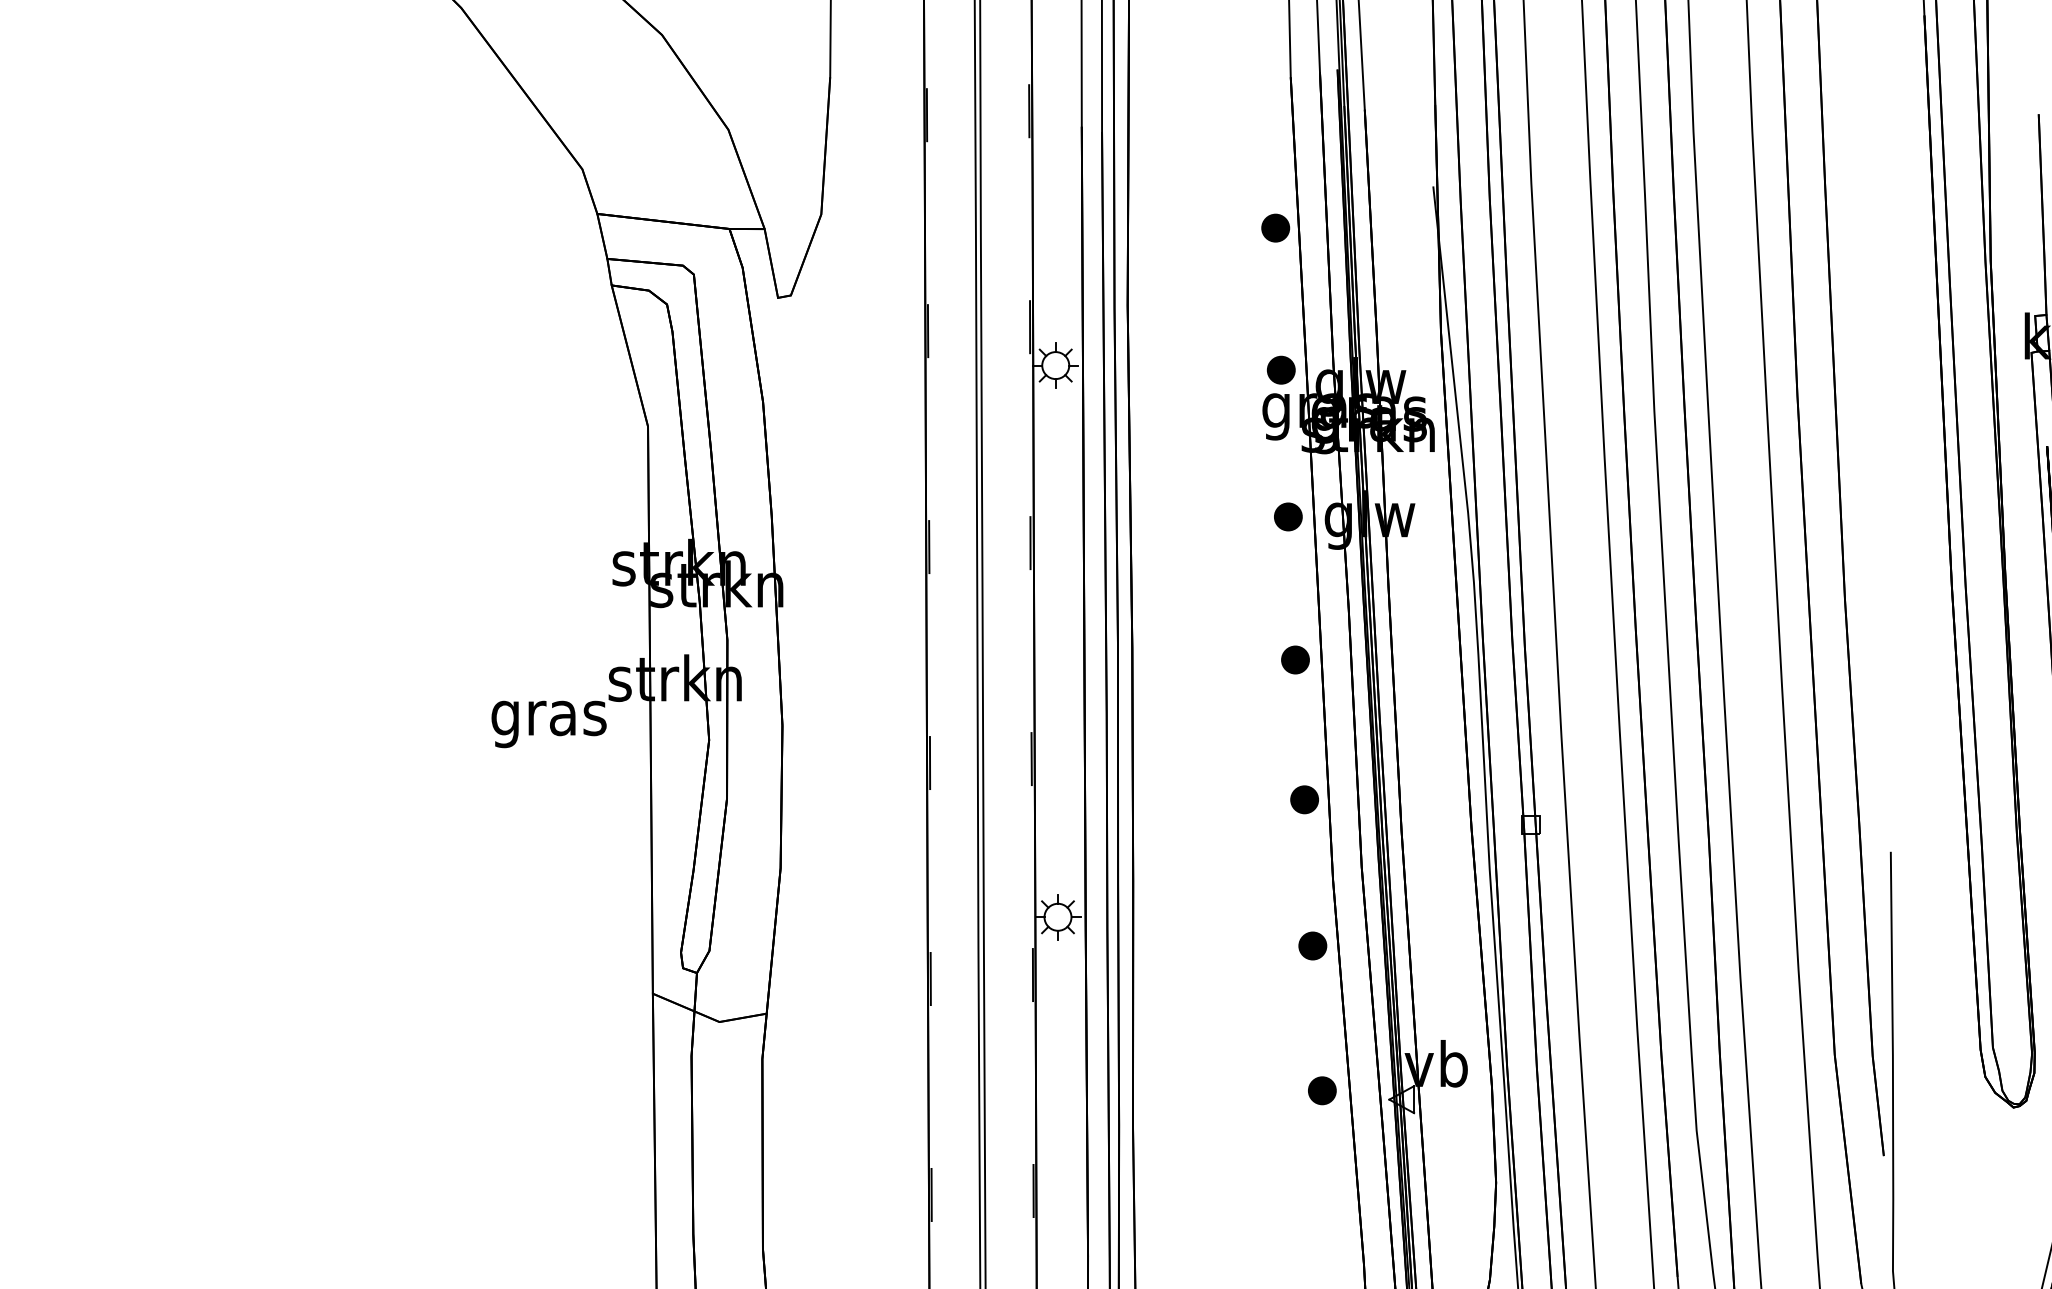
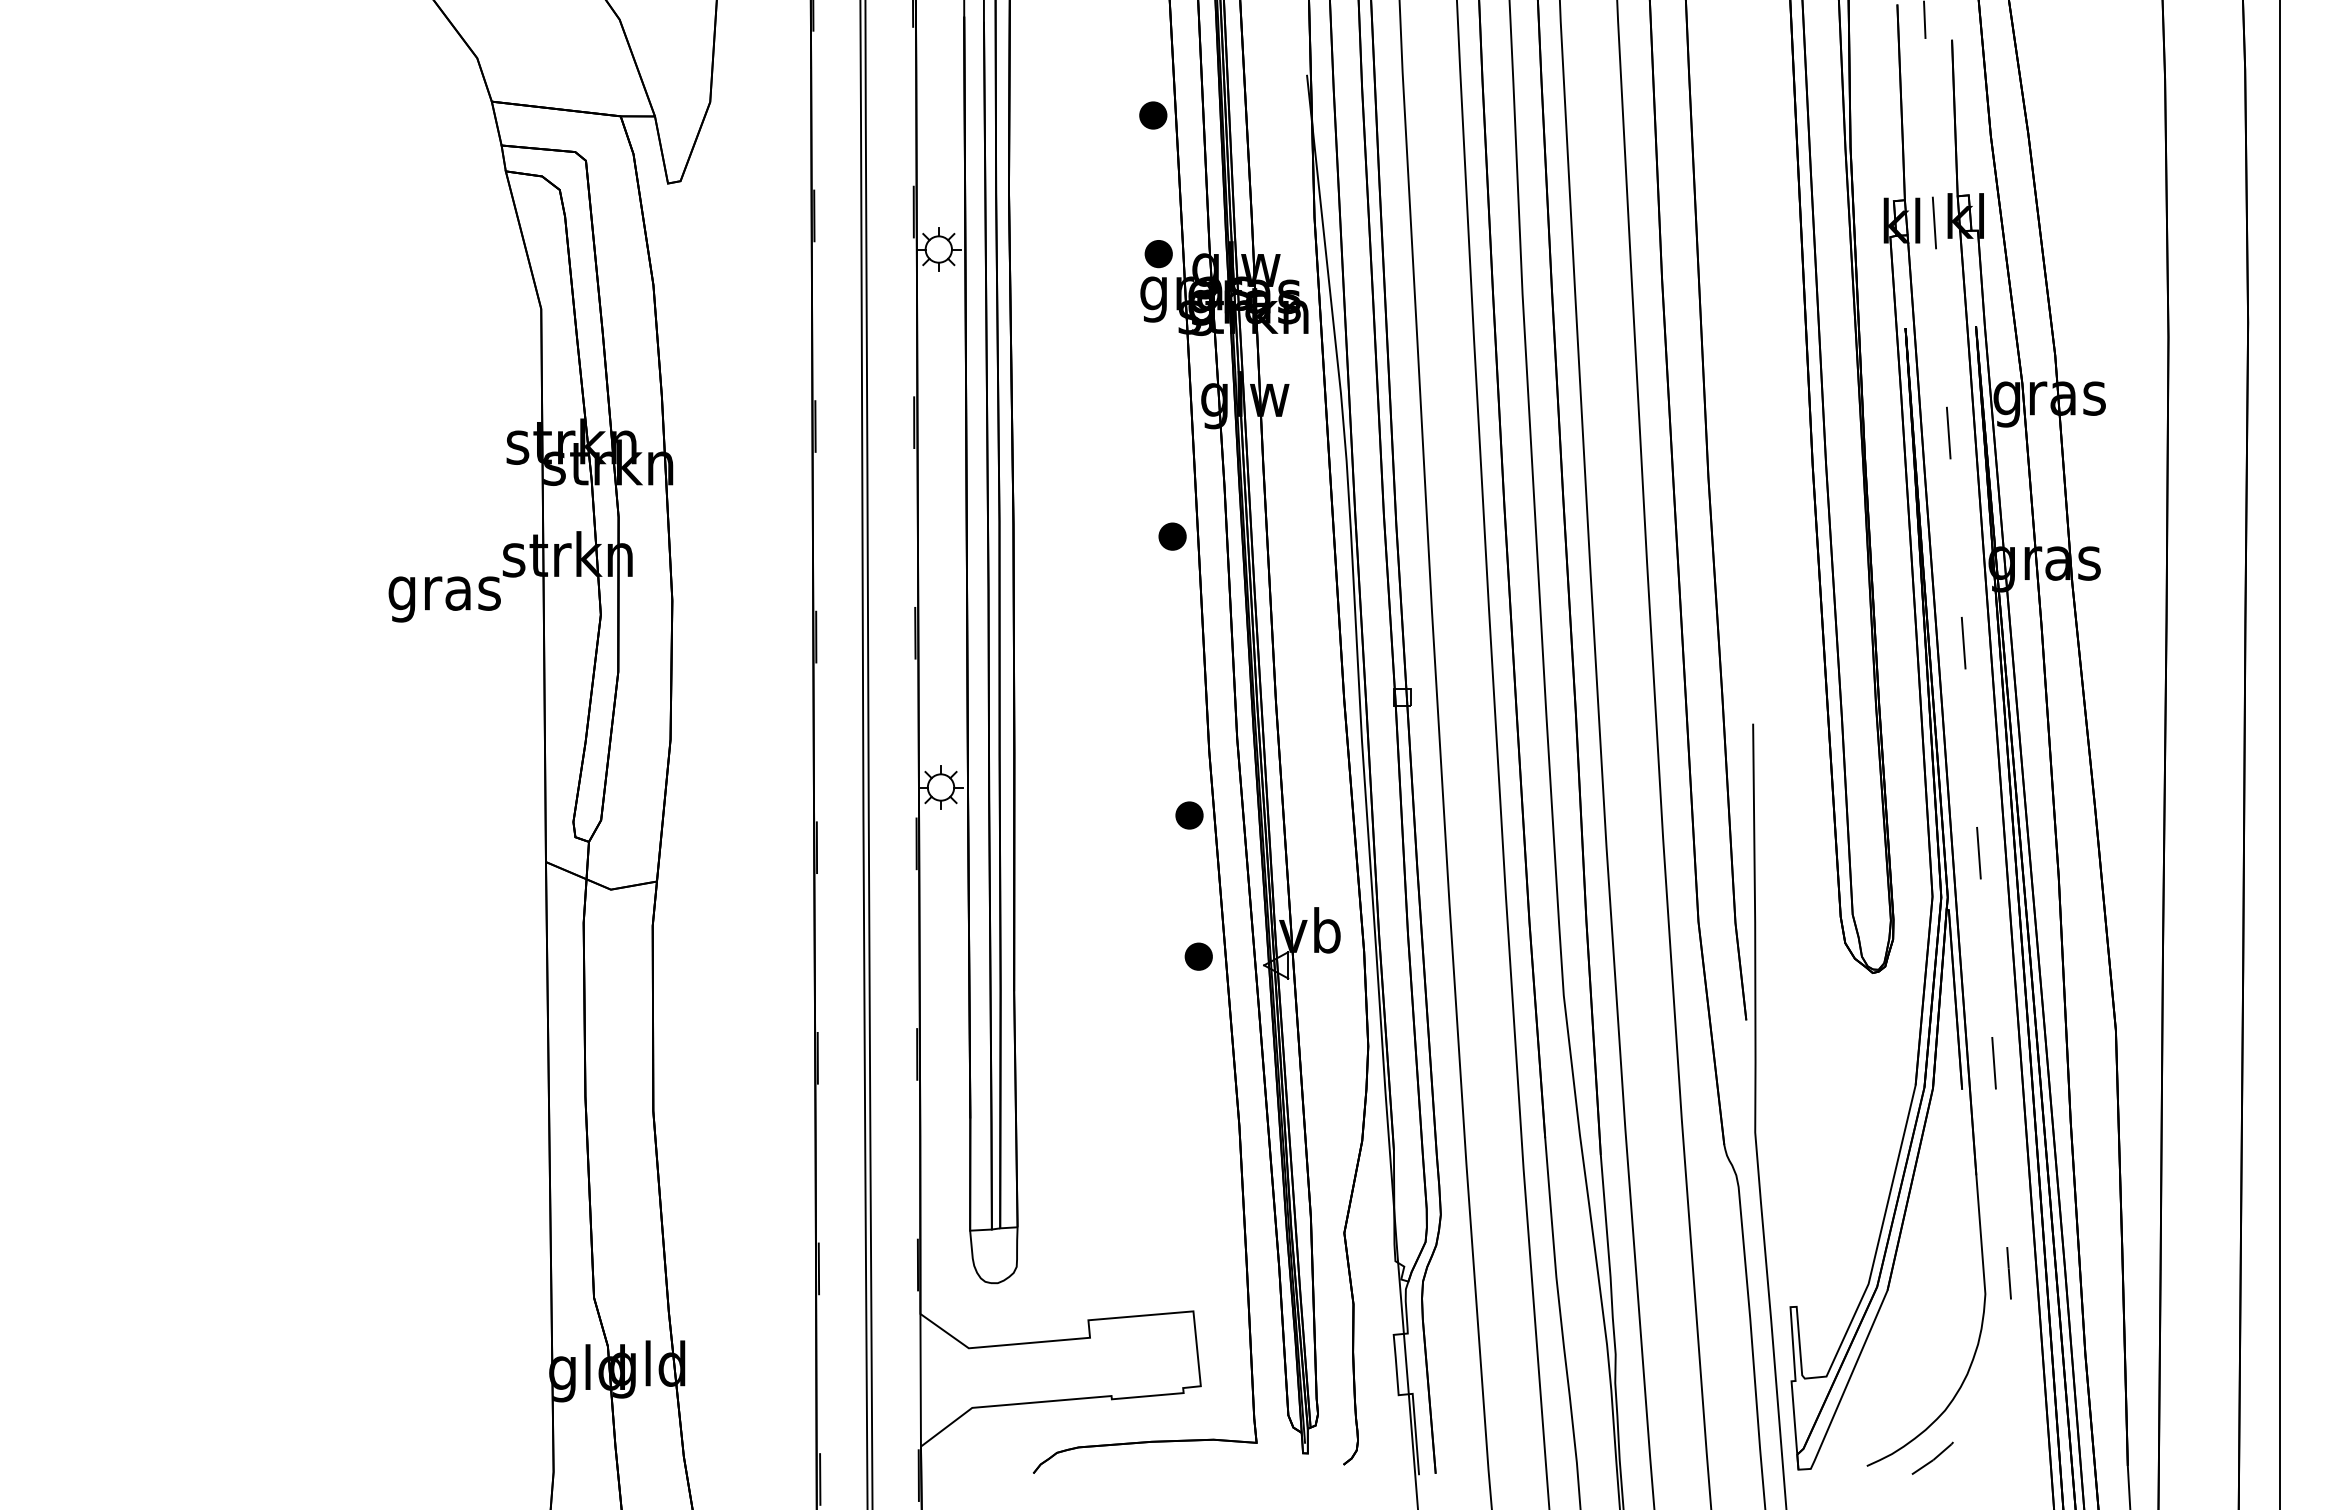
part: (1288, 517) -> (1165, 397), removed
part: (1304, 799) -> (1181, 672), removed

